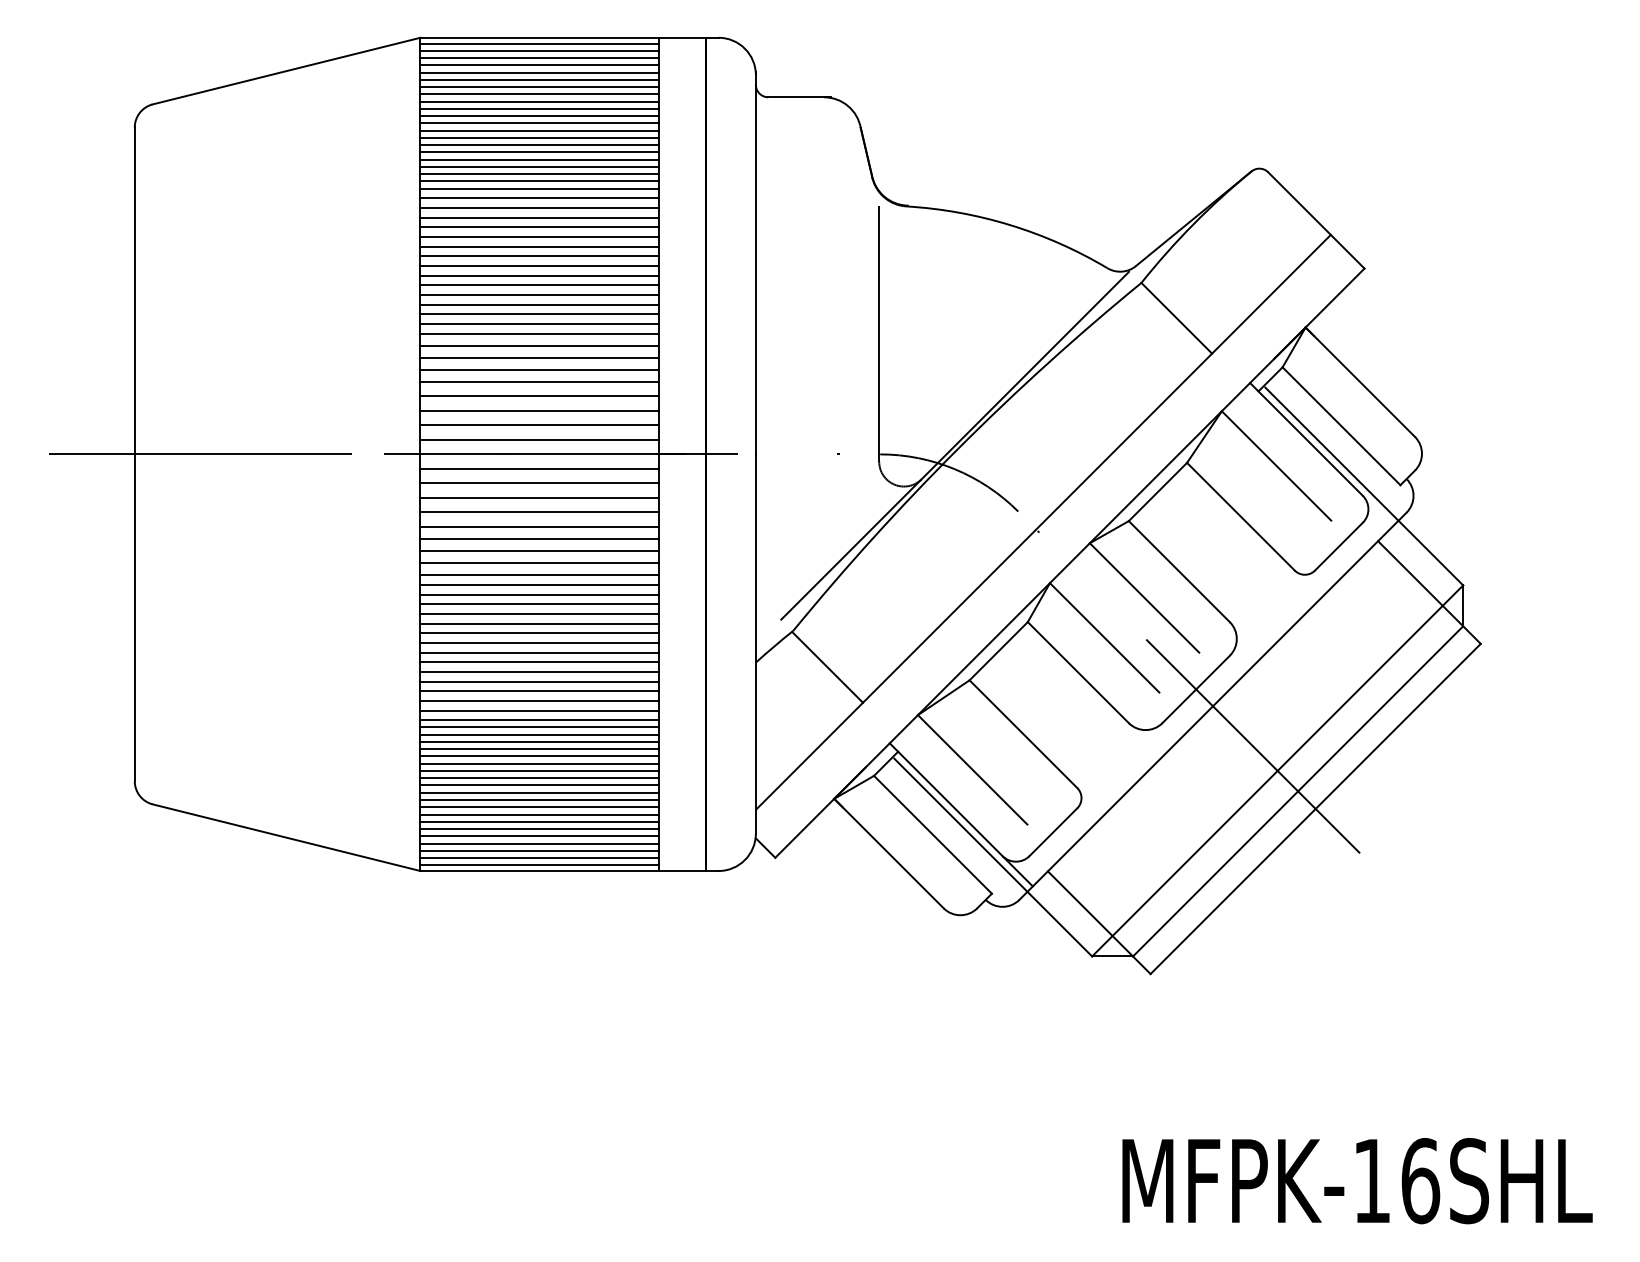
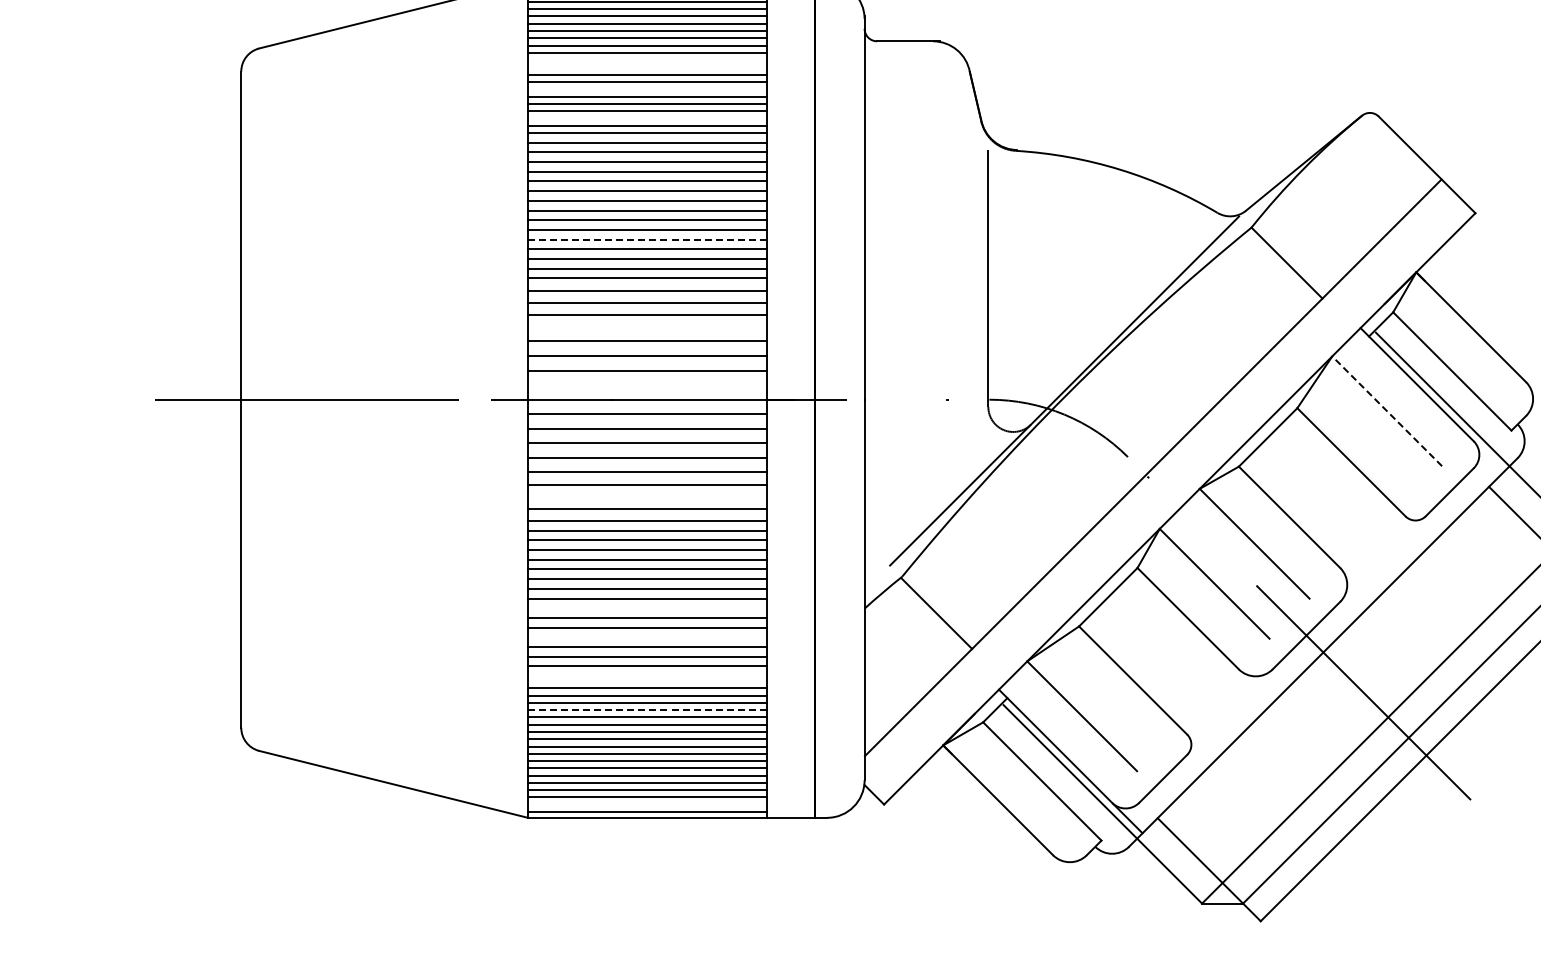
line: (539, 116) -> (647, 60), removed
line: (539, 123) -> (647, 67), removed
line: (539, 145) -> (647, 89), removed
line: (539, 174) -> (647, 118), removed
line: (539, 294) -> (647, 239), solid -> dashed
line: (539, 381) -> (647, 326), removed
line: (539, 439) -> (647, 384), removed
line: (1276, 465) -> (1387, 410), solid -> dashed
line: (539, 551) -> (647, 497), removed
line: (539, 662) -> (647, 608), removed
line: (539, 691) -> (647, 637), removed
line: (539, 727) -> (647, 673), removed
line: (539, 734) -> (647, 680), removed
line: (539, 763) -> (647, 709), solid -> dashed
line: (539, 858) -> (647, 805), removed

